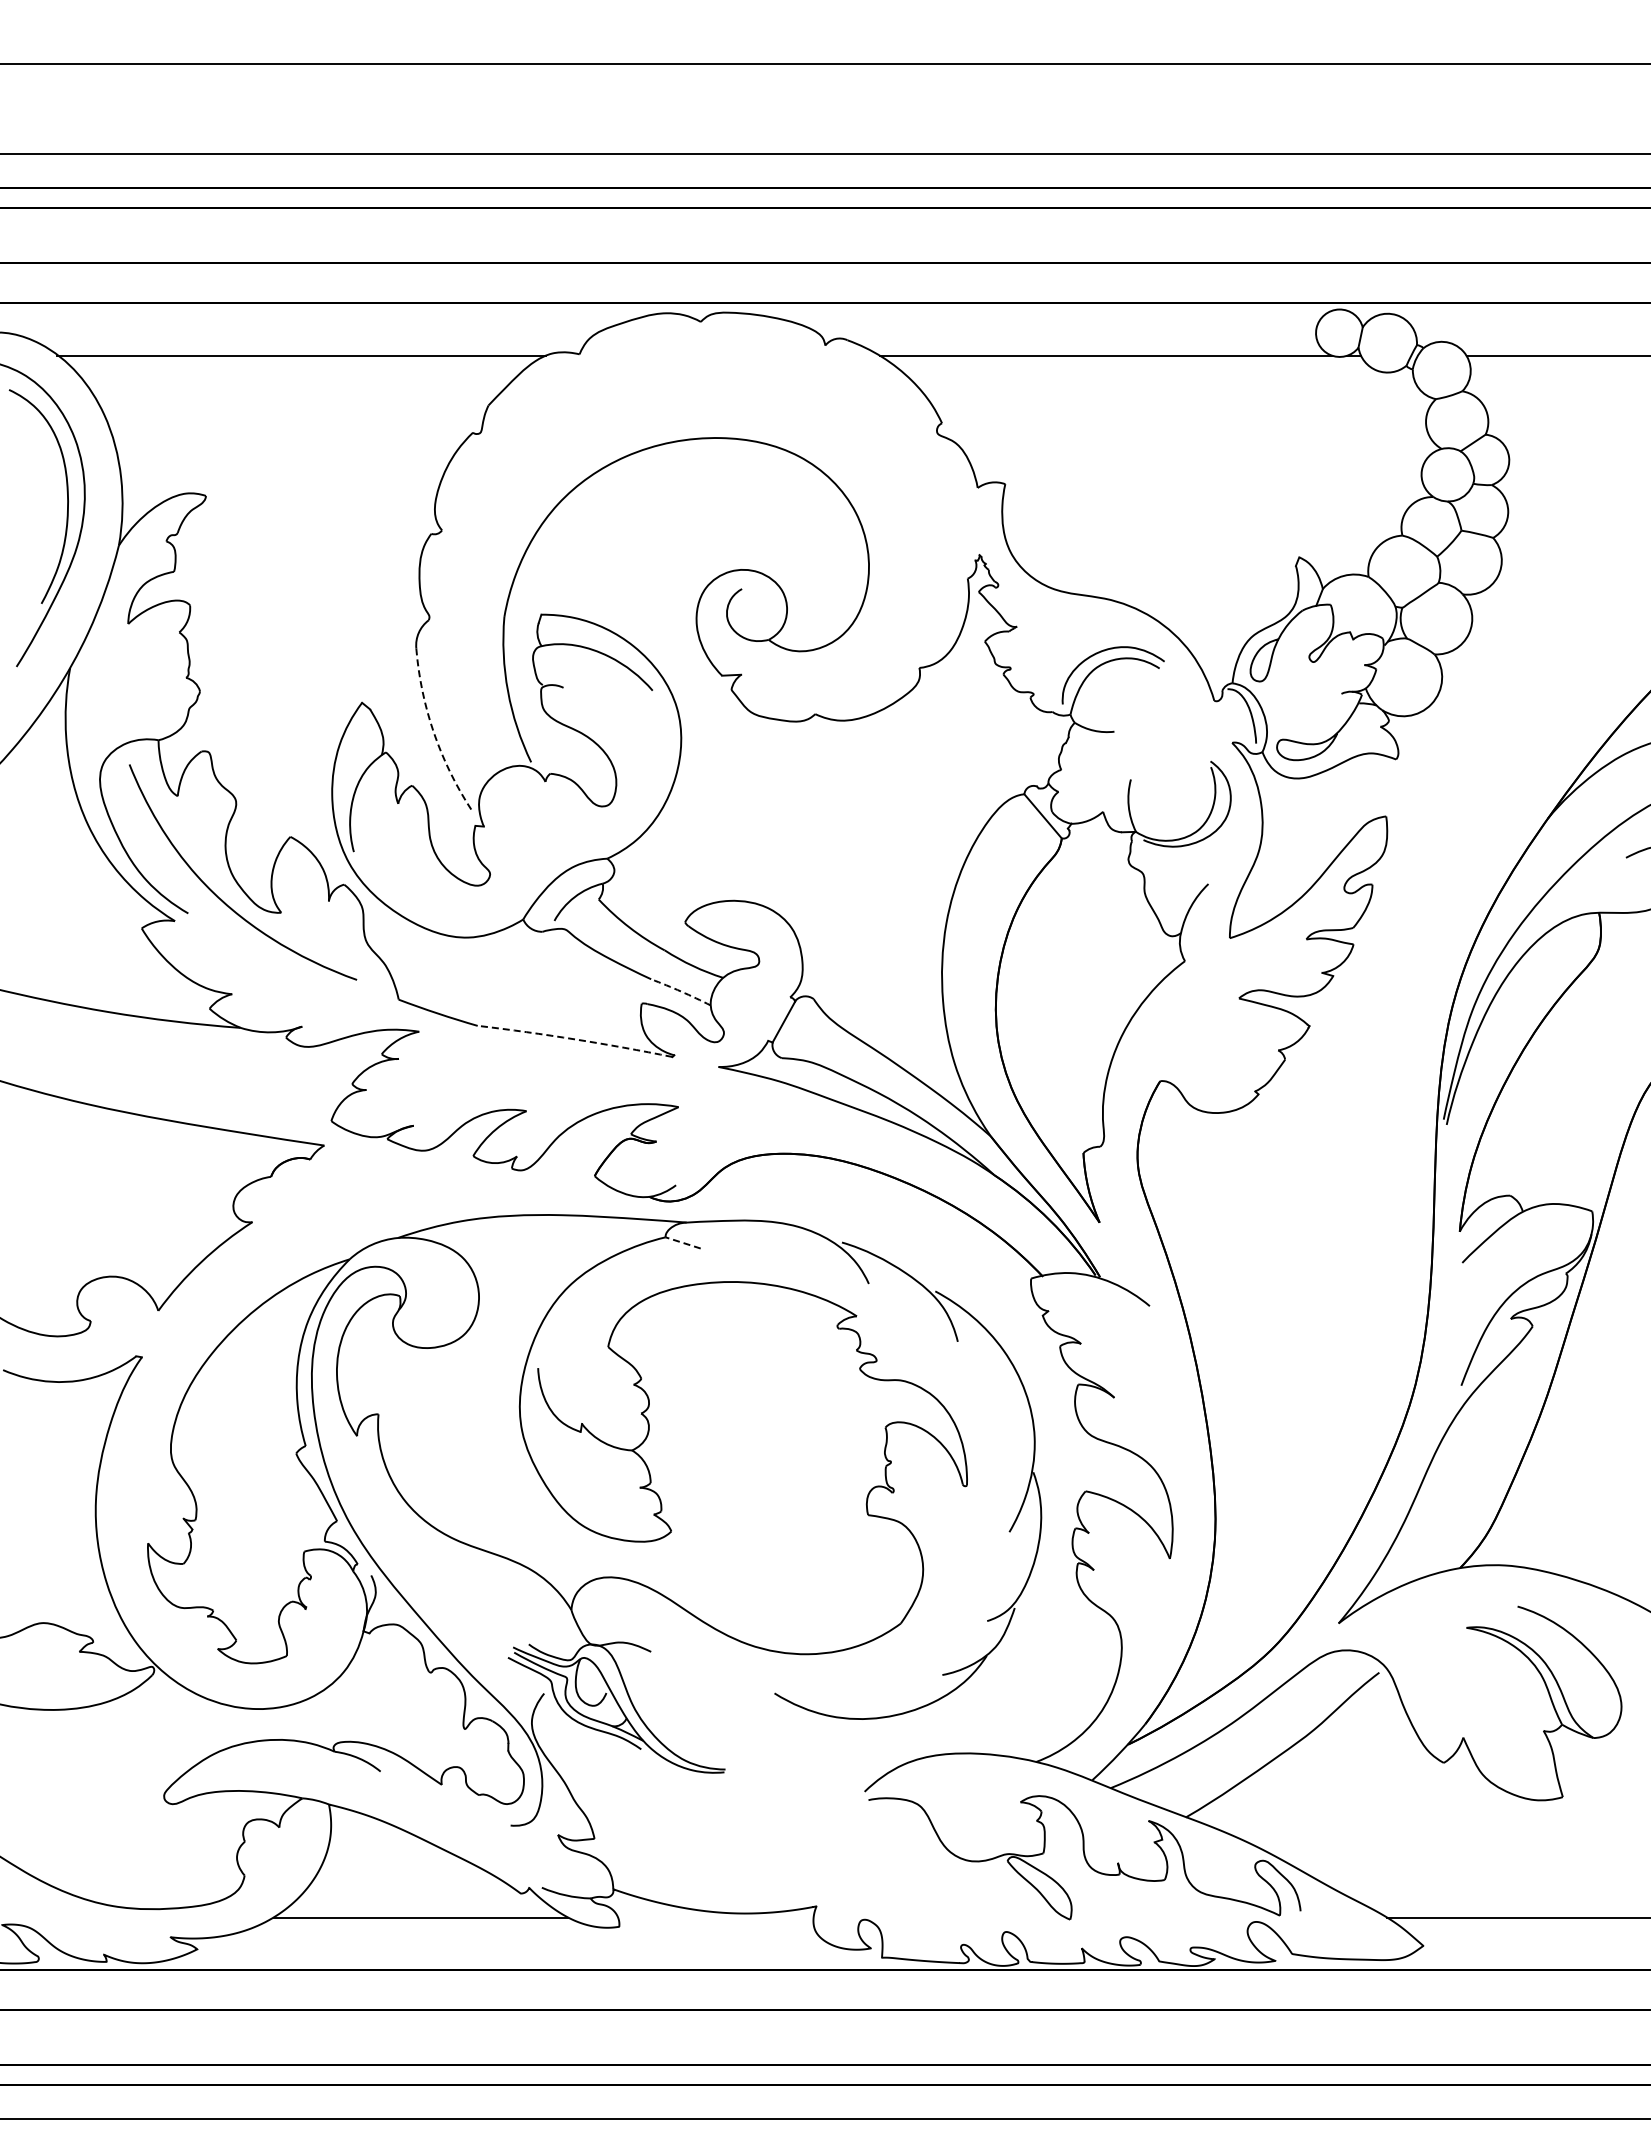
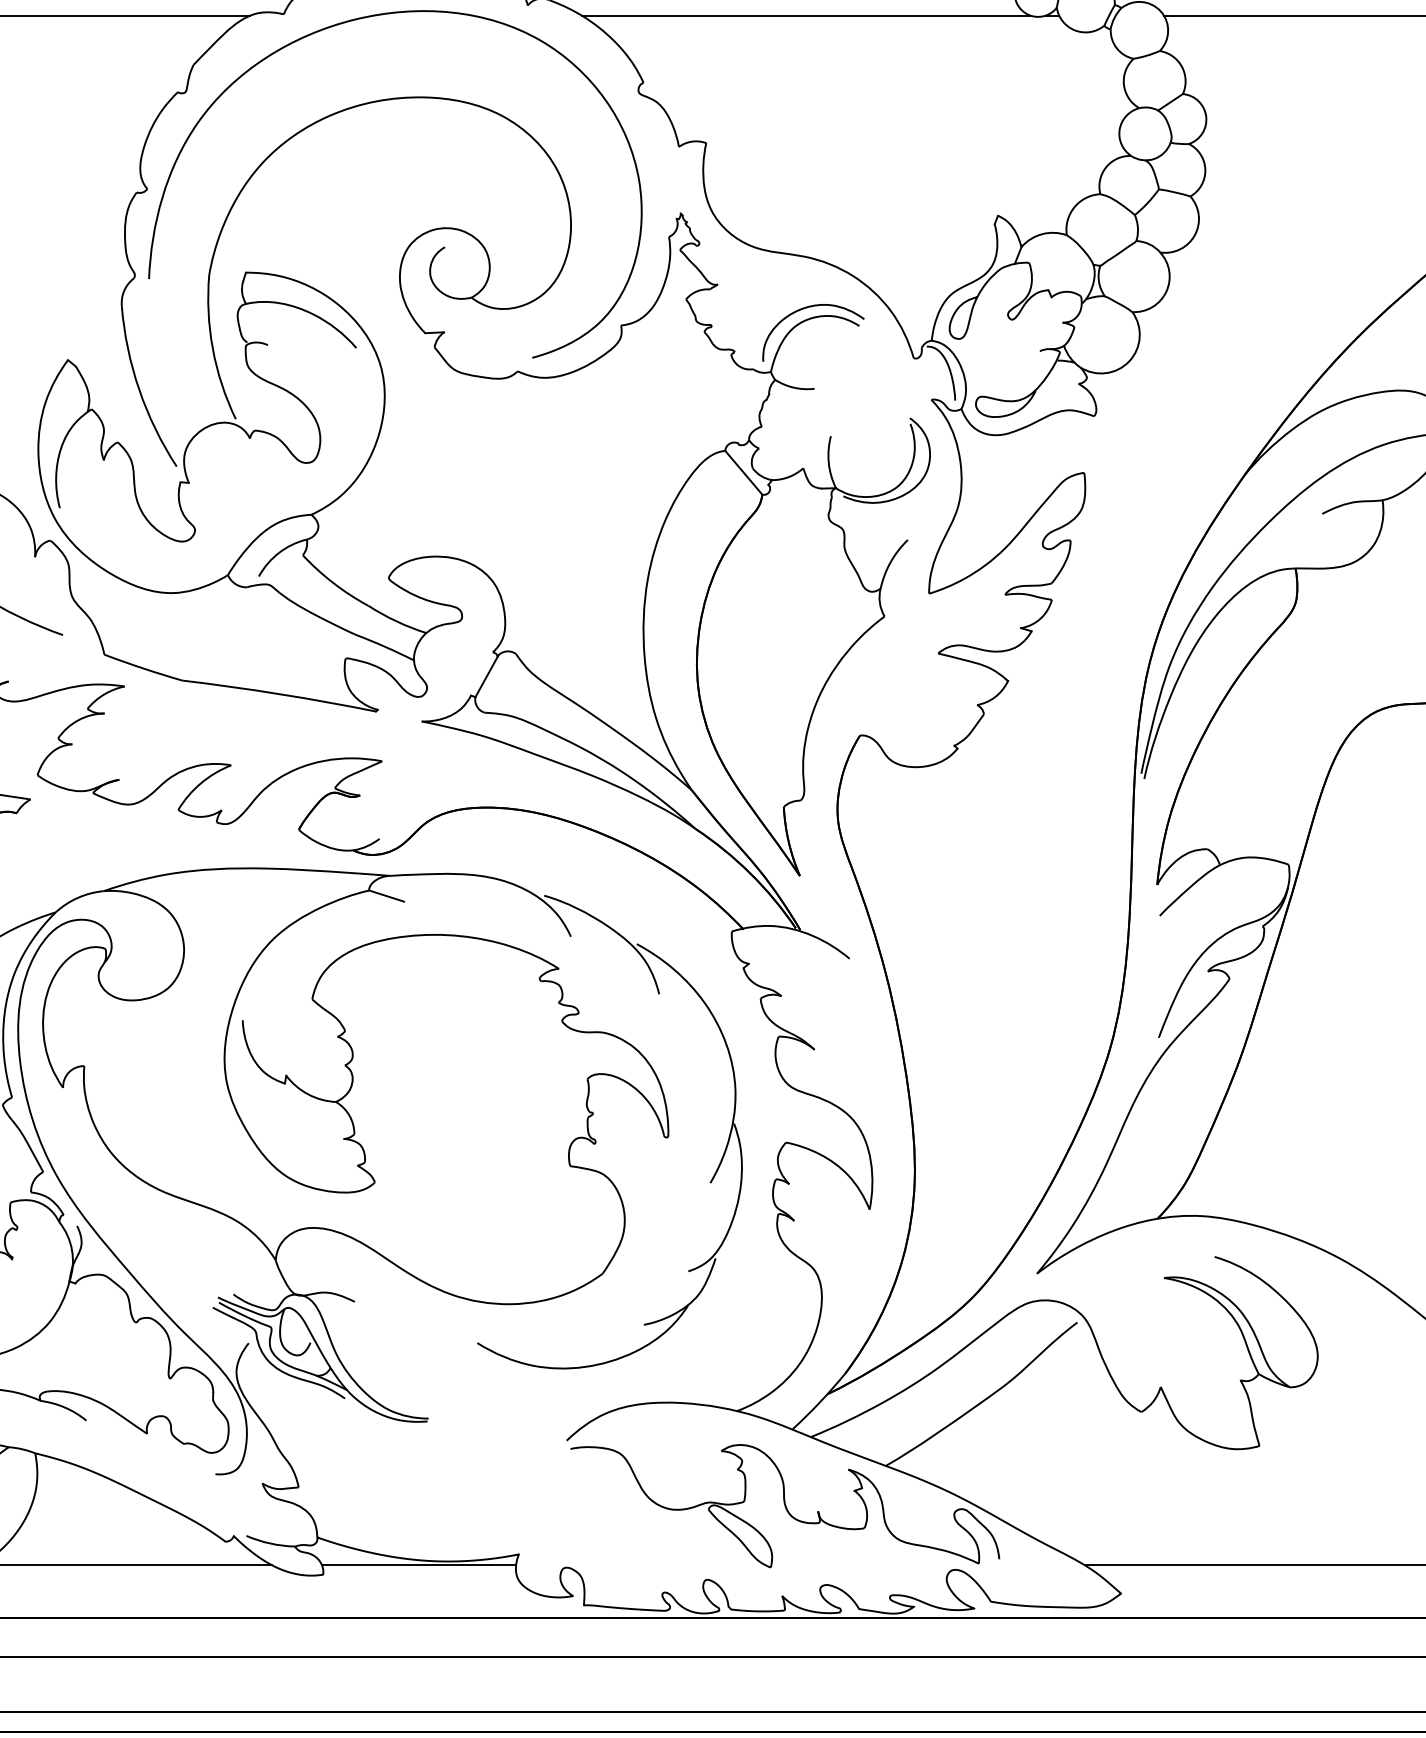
curve: (645, 362) -> (349, 22), added
arc: (433, 732) -> (138, 389), dashed -> solid
arc: (681, 991) -> (384, 646), dashed -> solid
arc: (575, 1039) -> (279, 694), dashed -> solid
line: (682, 1242) -> (385, 895), dashed -> solid
line: (715, 1917) -> (418, 1565), added

